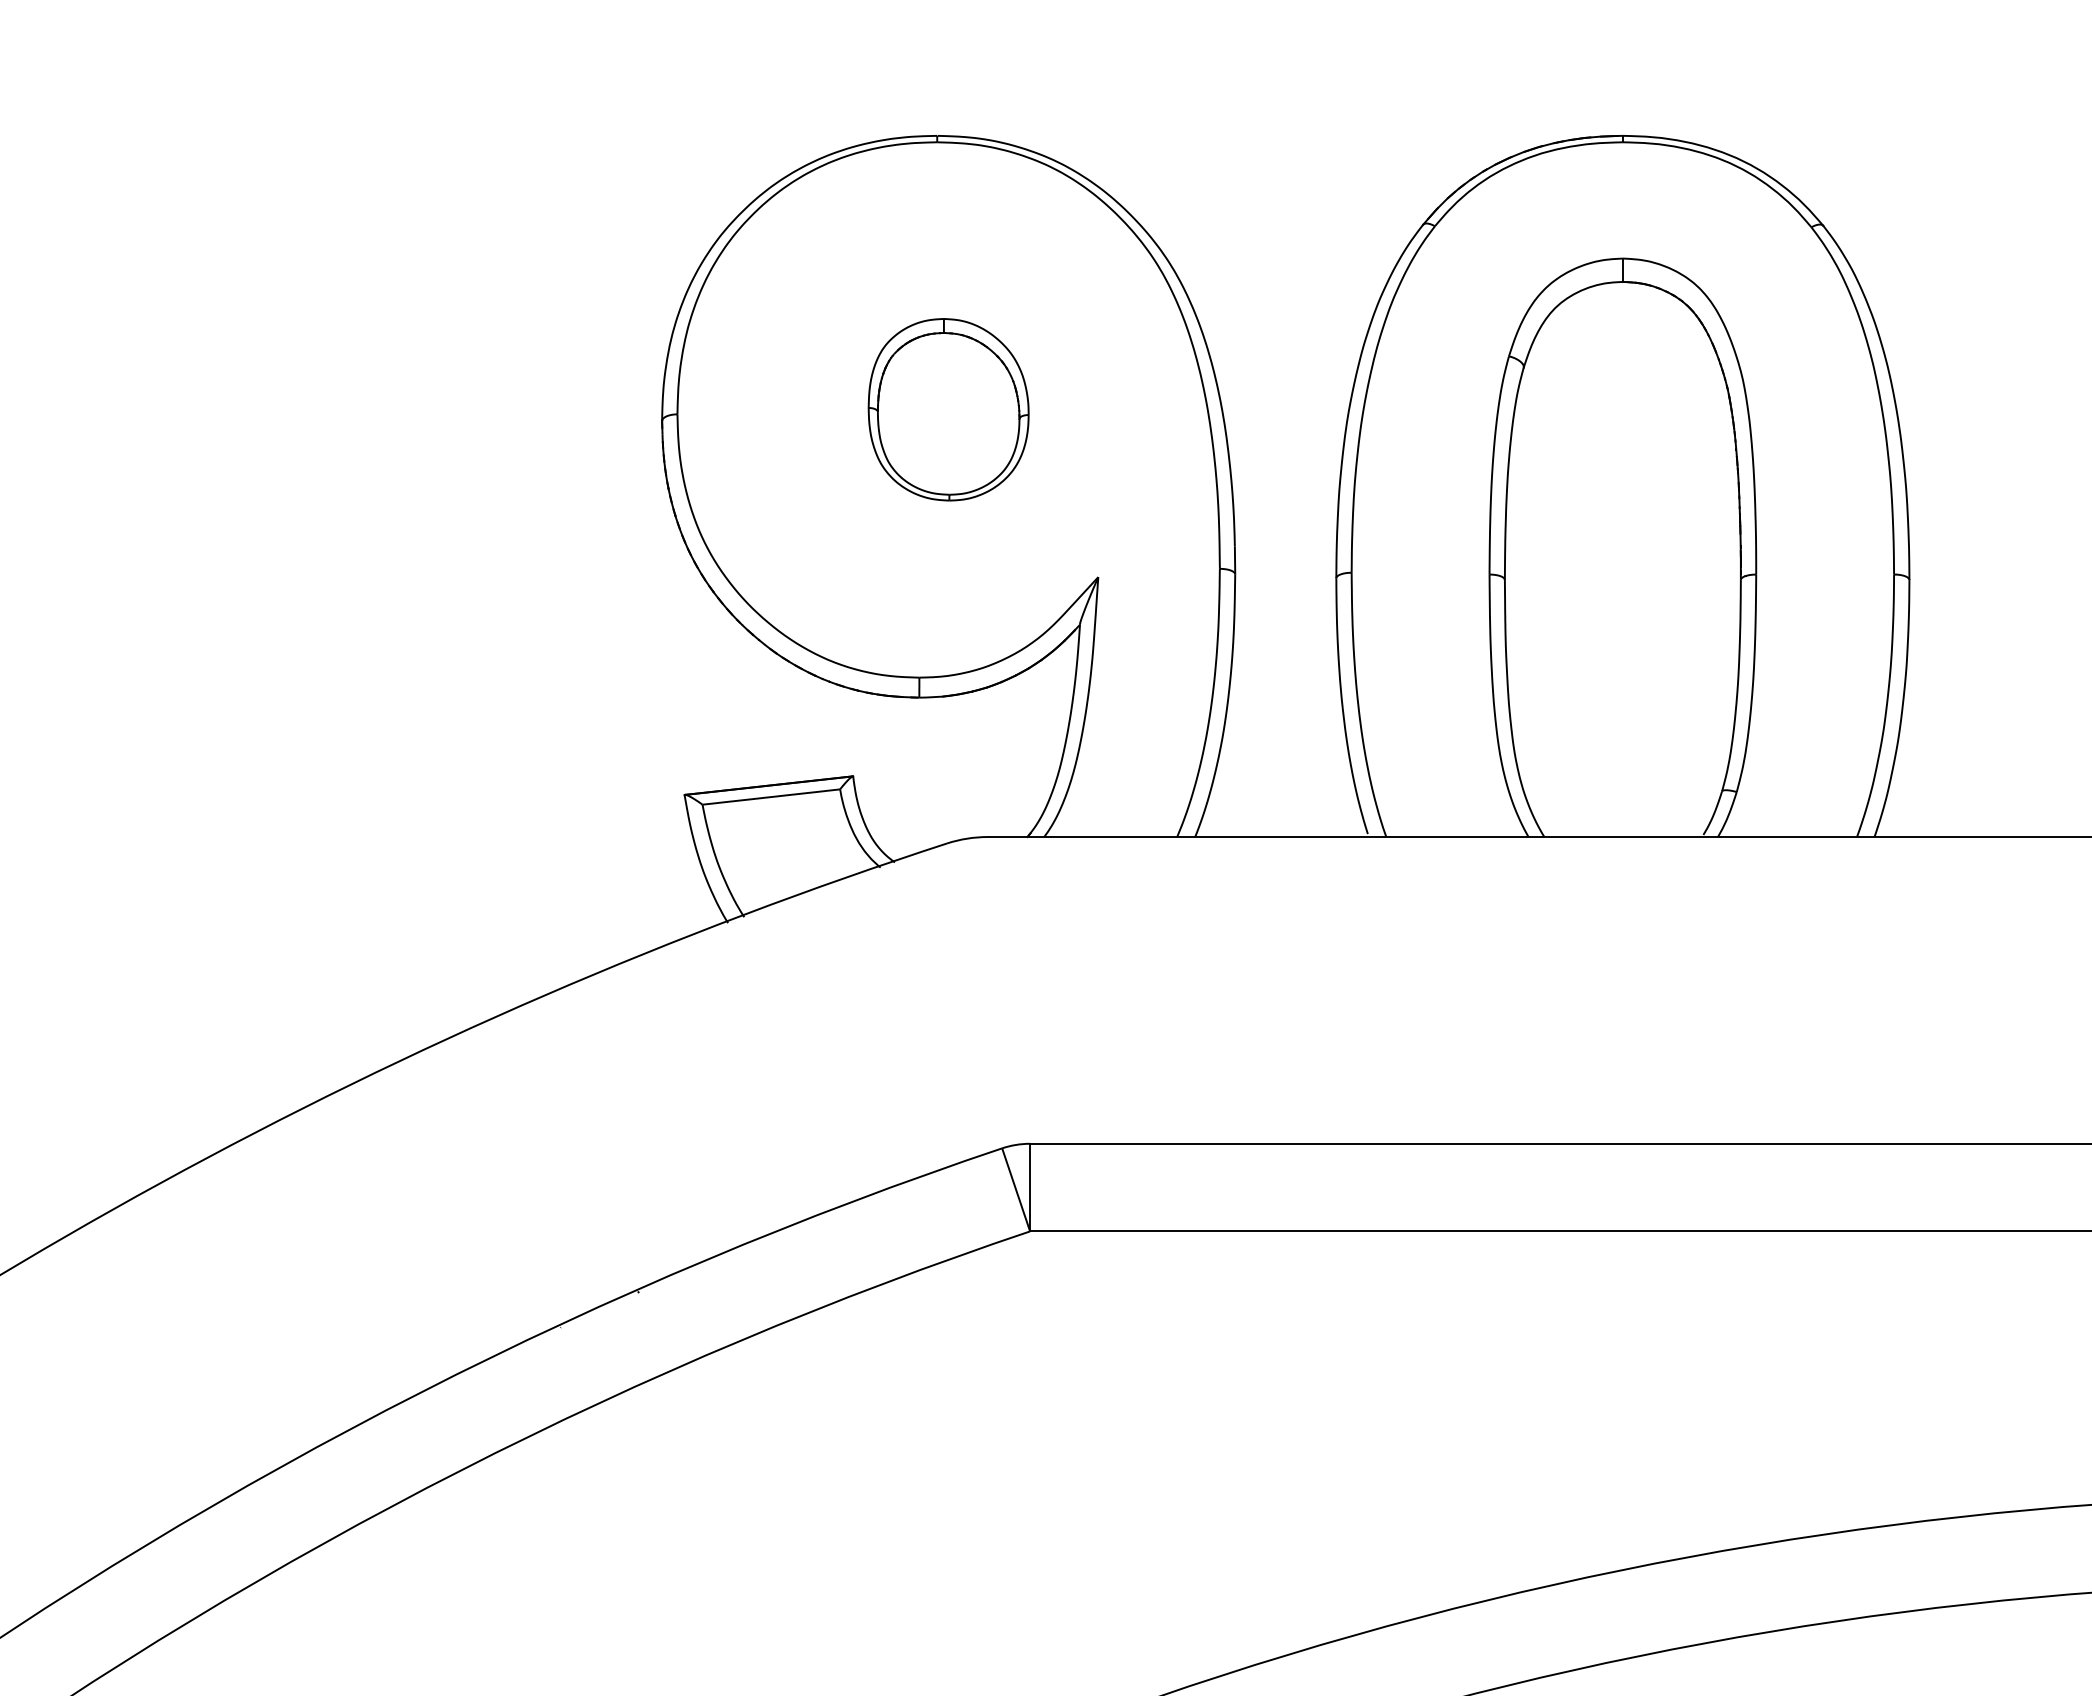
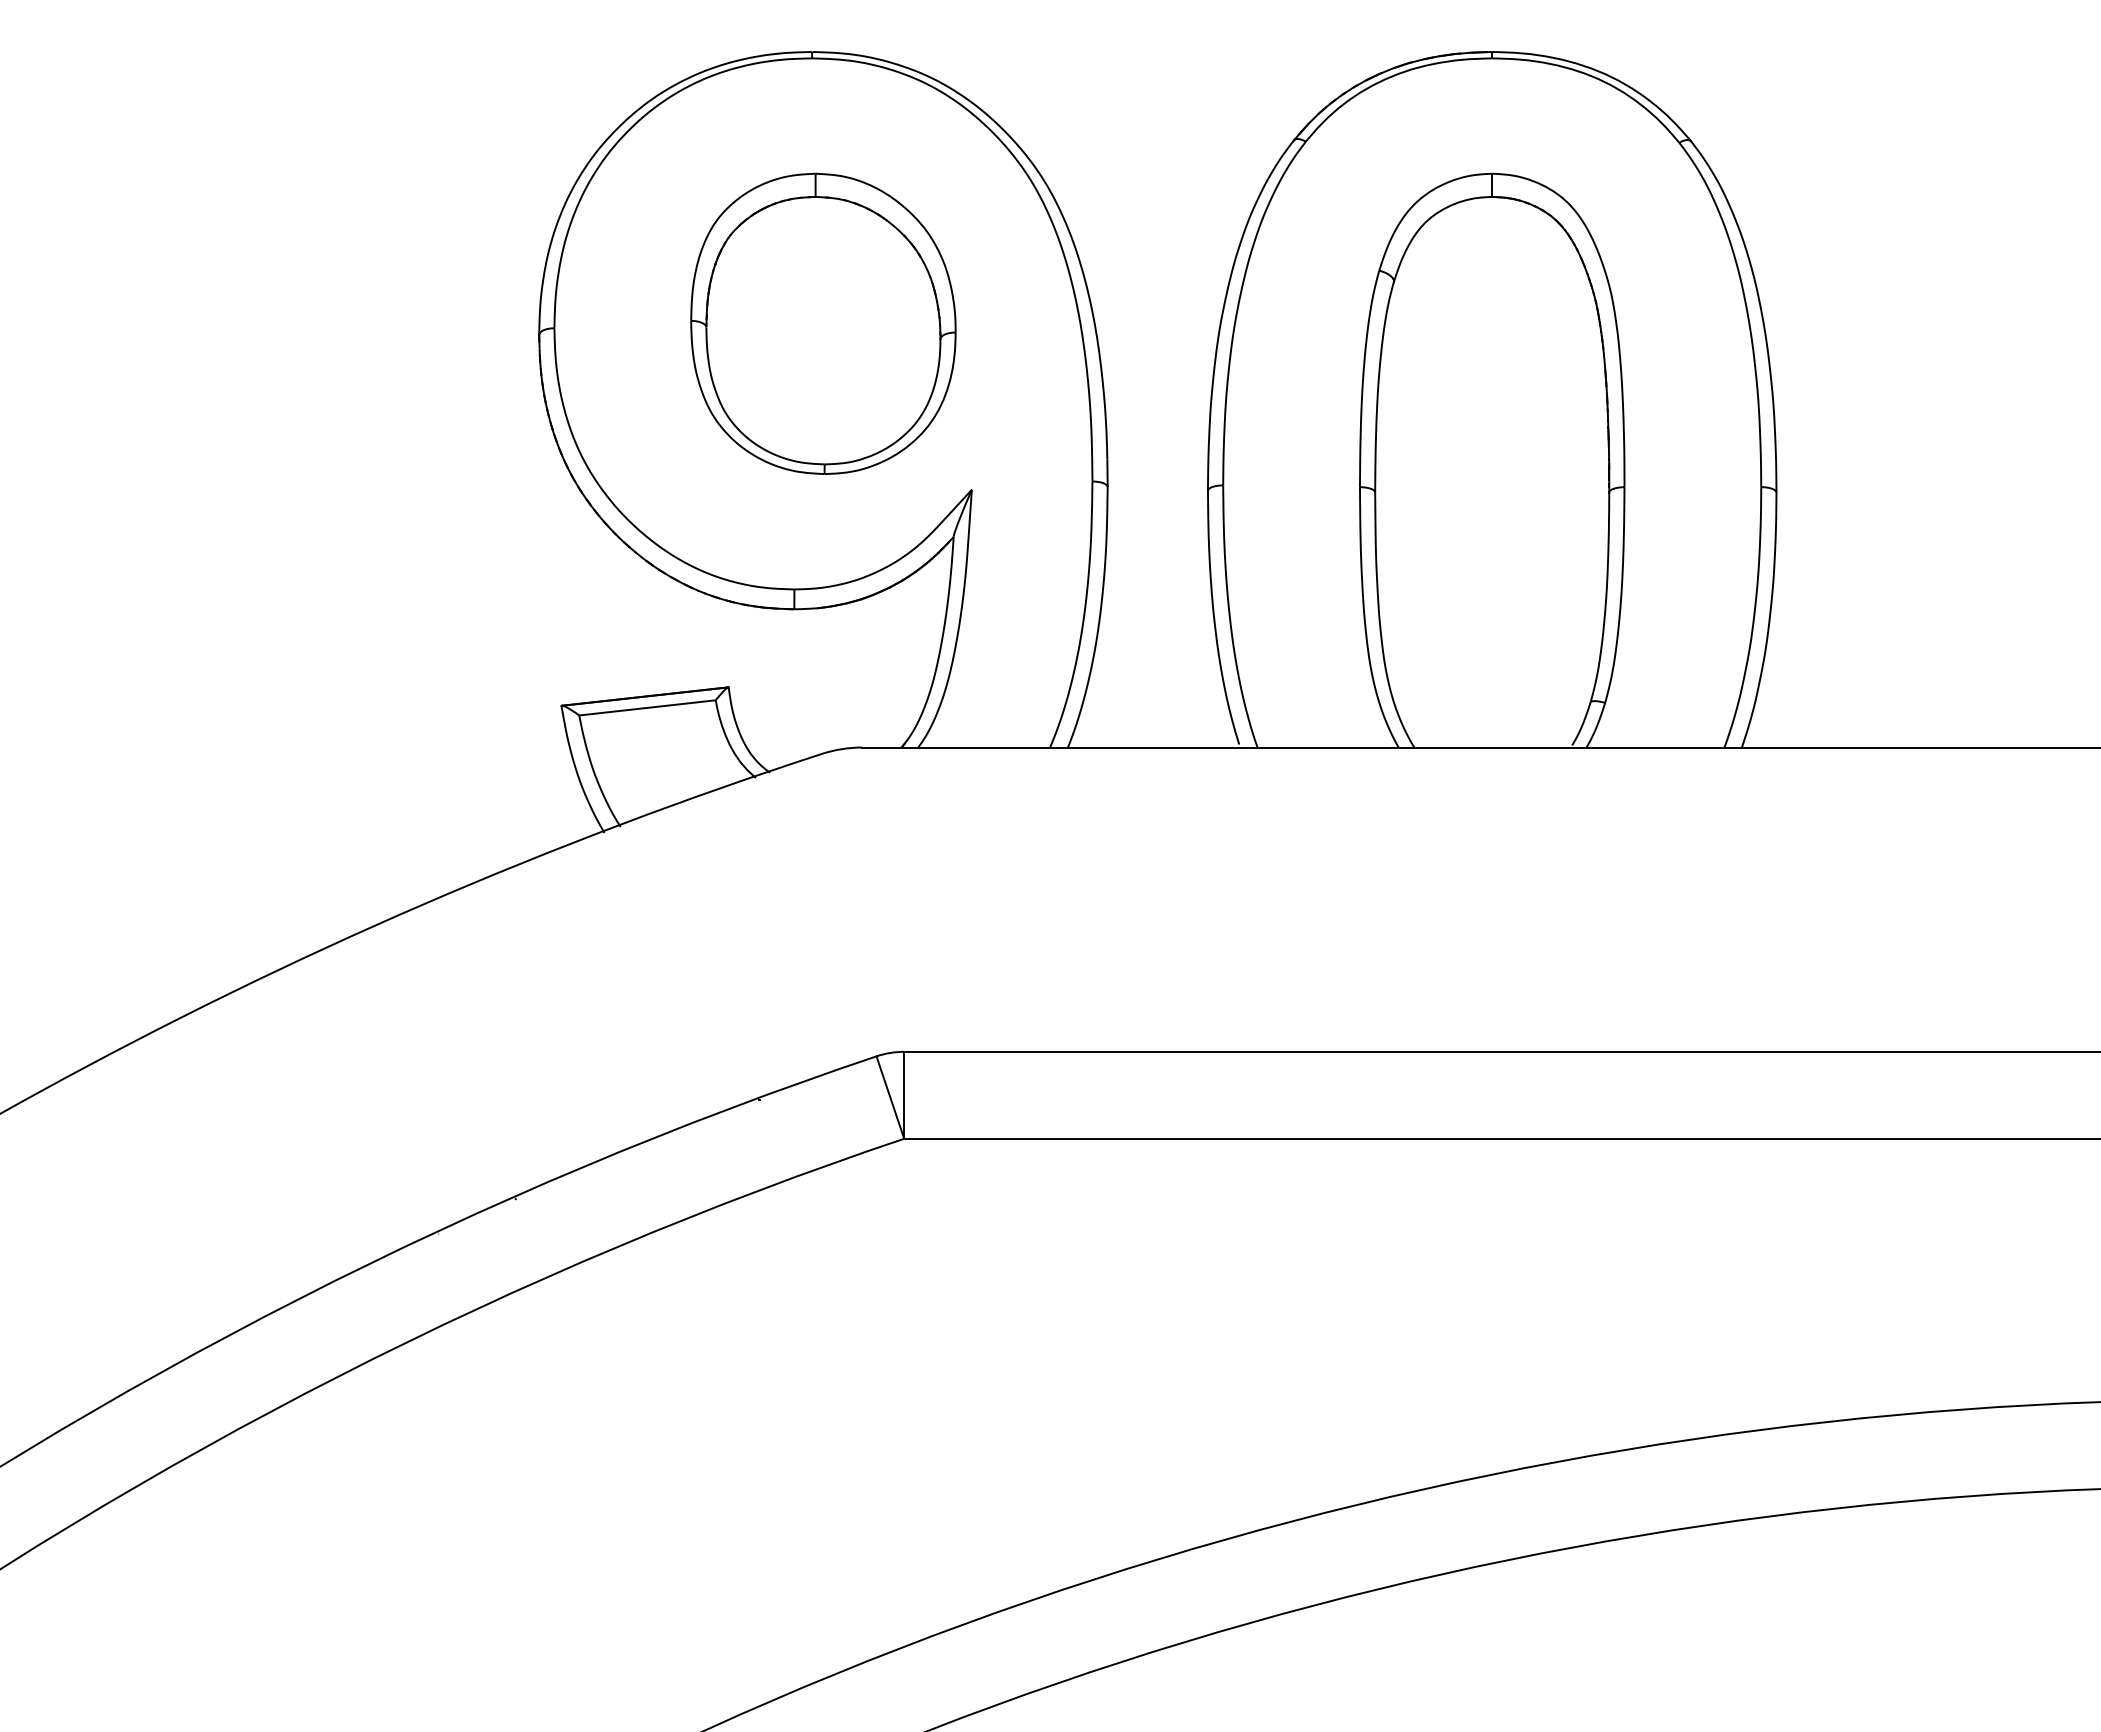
part: (948, 409) -> (823, 323), size x1.67

